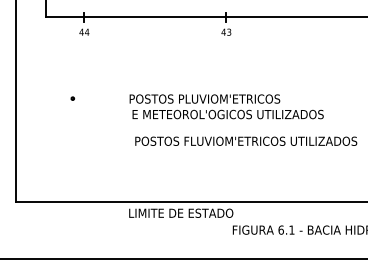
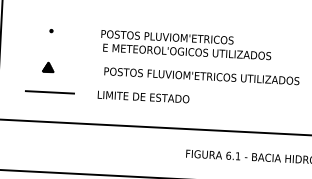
part: (71, 140) -> (48, 67), added
line: (74, 168) -> (49, 92), added
text: (181, 212) -> (143, 96), moved

